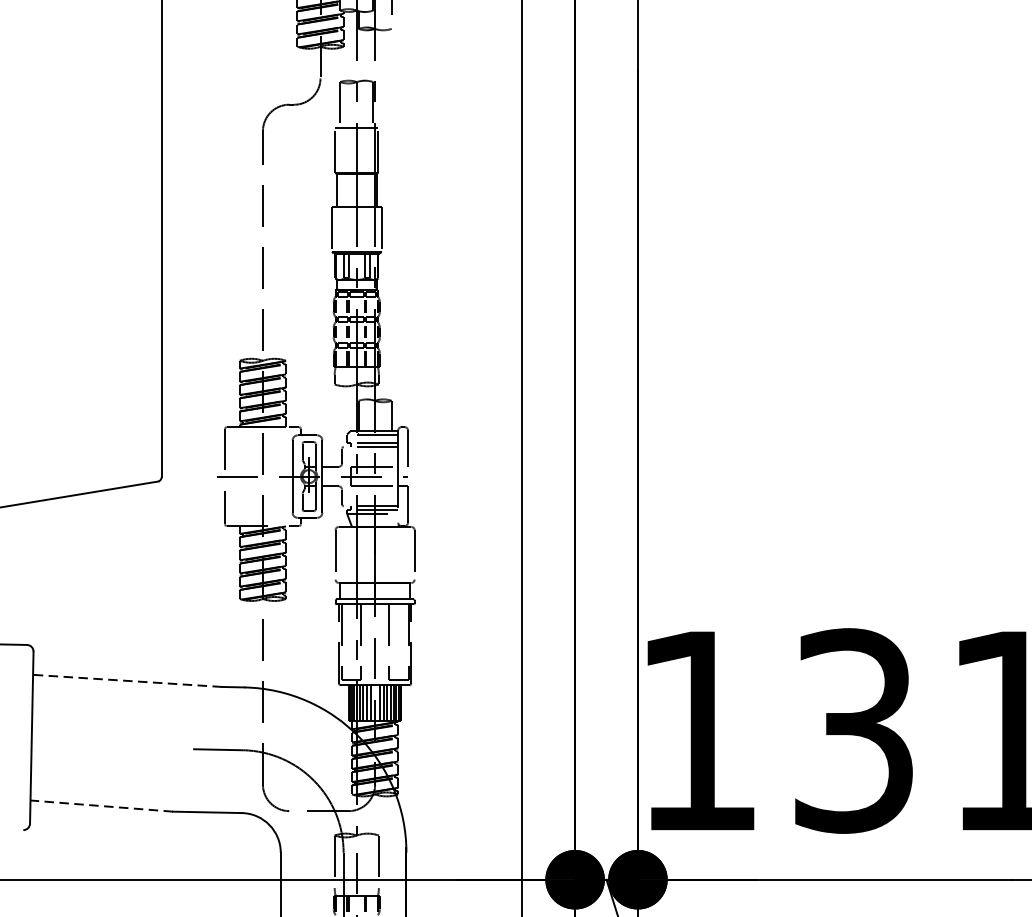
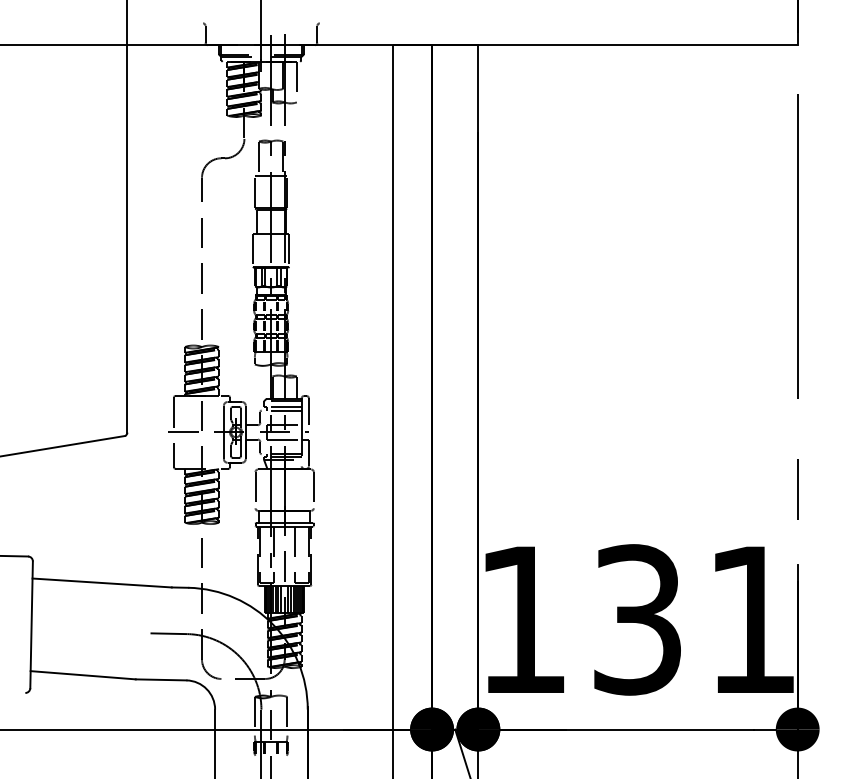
line: (127, 681) -> (102, 583), dashed -> solid
line: (102, 806) -> (83, 675), dashed -> solid

